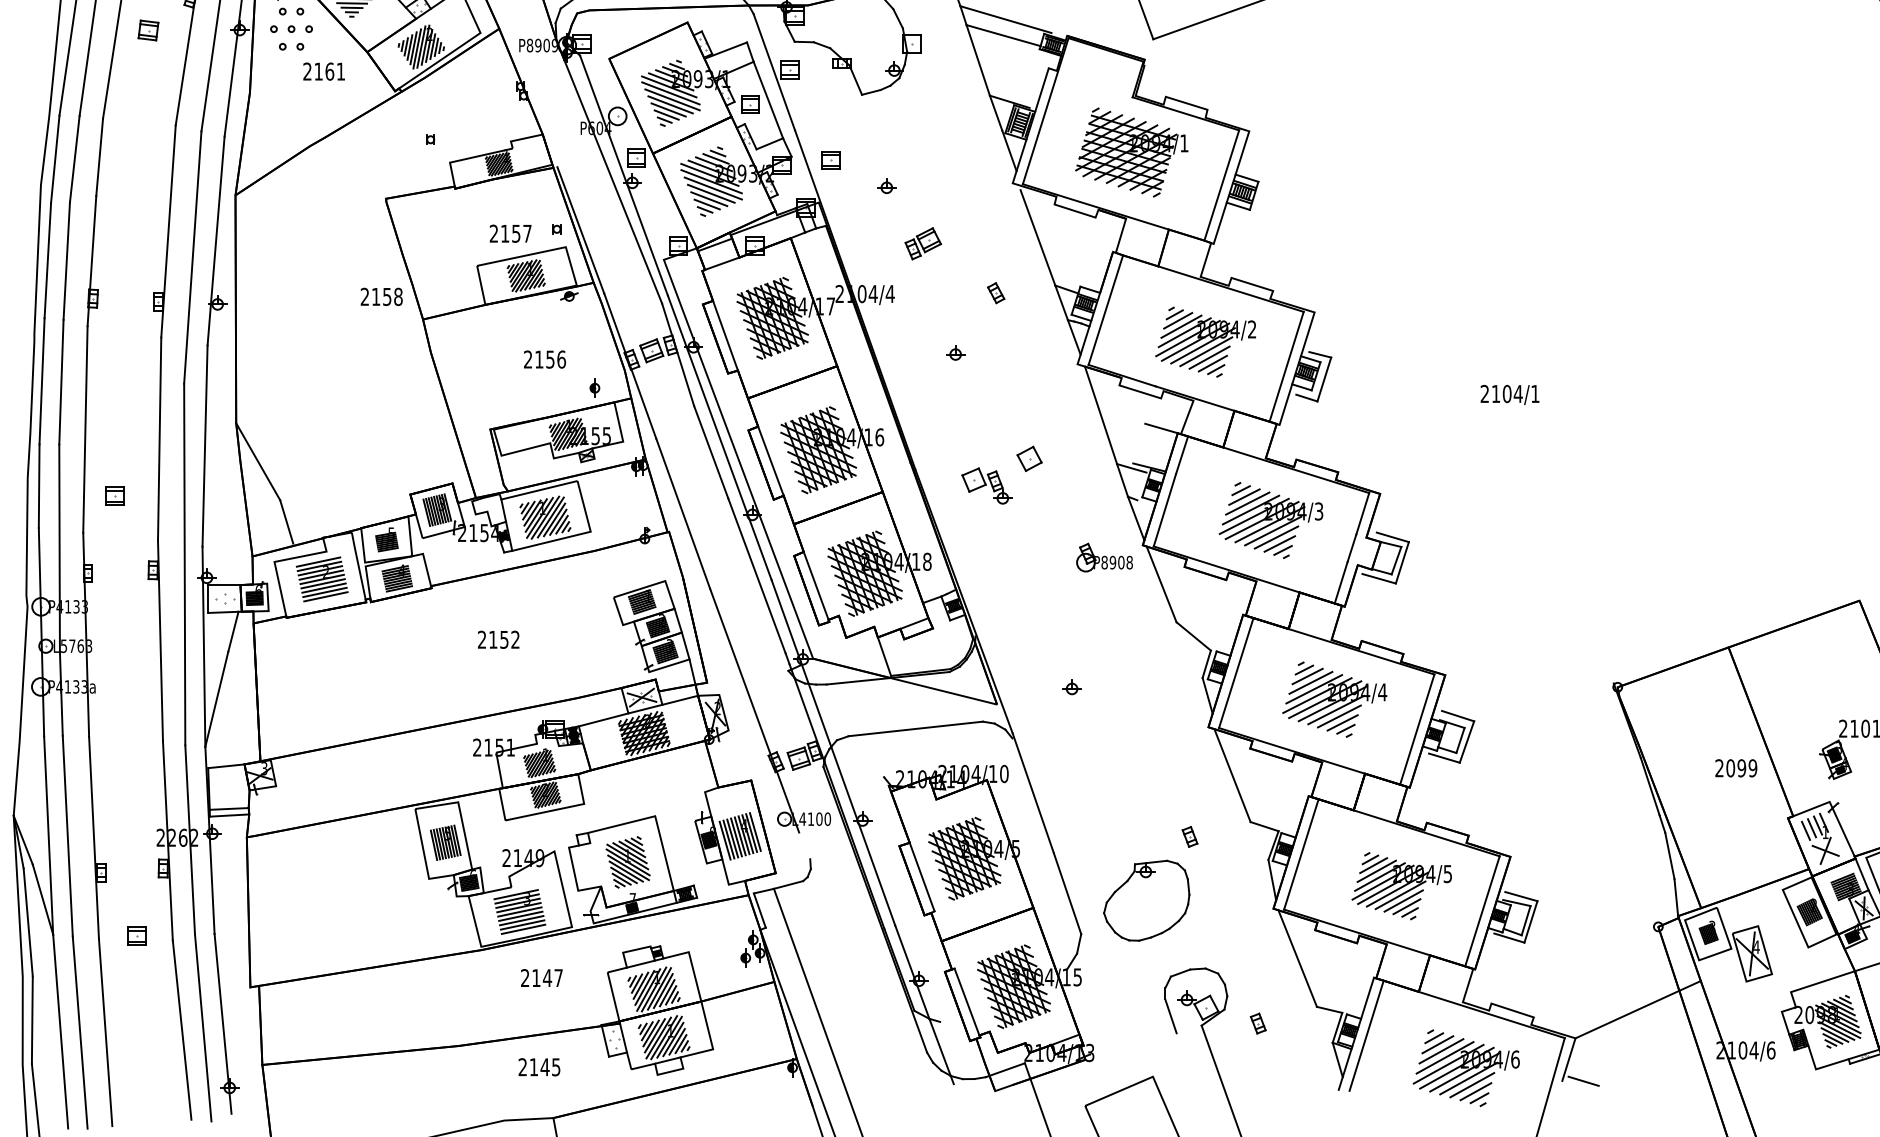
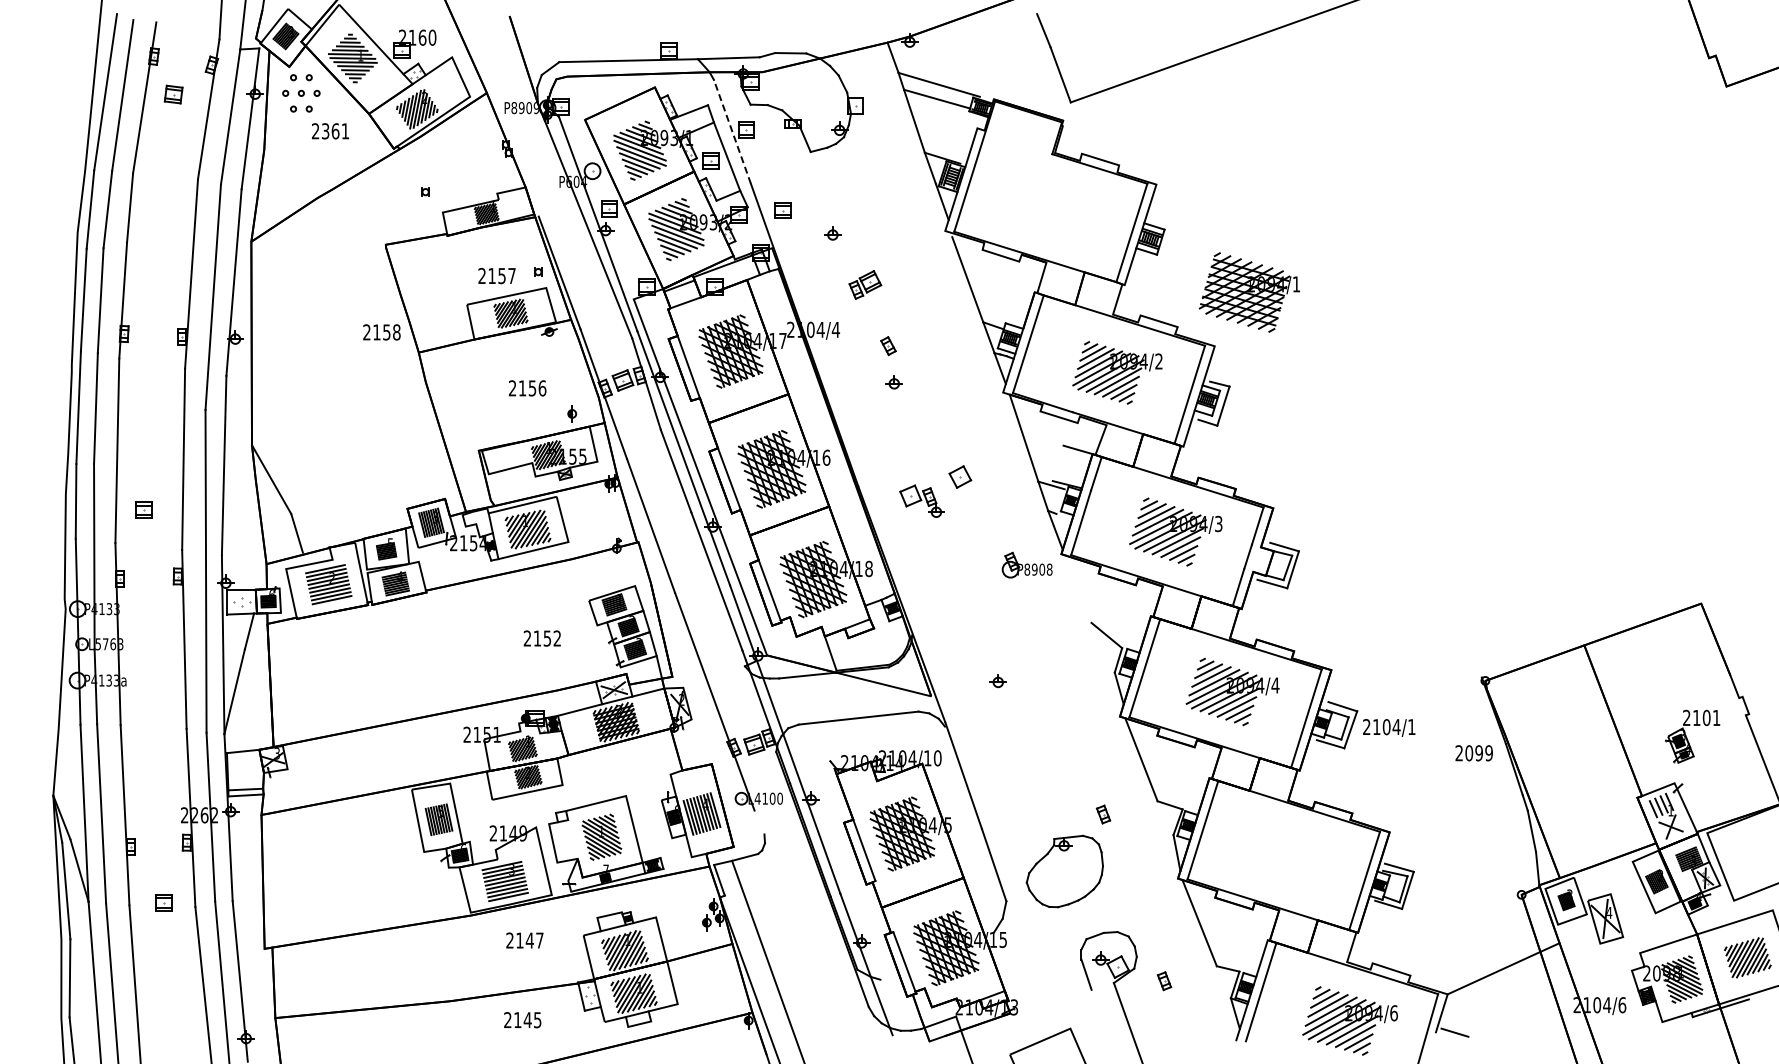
text: (318, 71) -> (325, 131), 2161 -> 2361
line: (774, 71) -> (732, 131), solid -> dashed
part: (1130, 152) -> (1248, 292), moved
part: (996, 293) -> (888, 346), moved
text: (1510, 394) -> (1389, 727), moved
line: (1160, 583) -> (1077, 588), removed
text: (497, 639) -> (541, 638), moved
text: (1735, 768) -> (1473, 753), moved
part: (1401, 886) -> (1292, 858), removed

